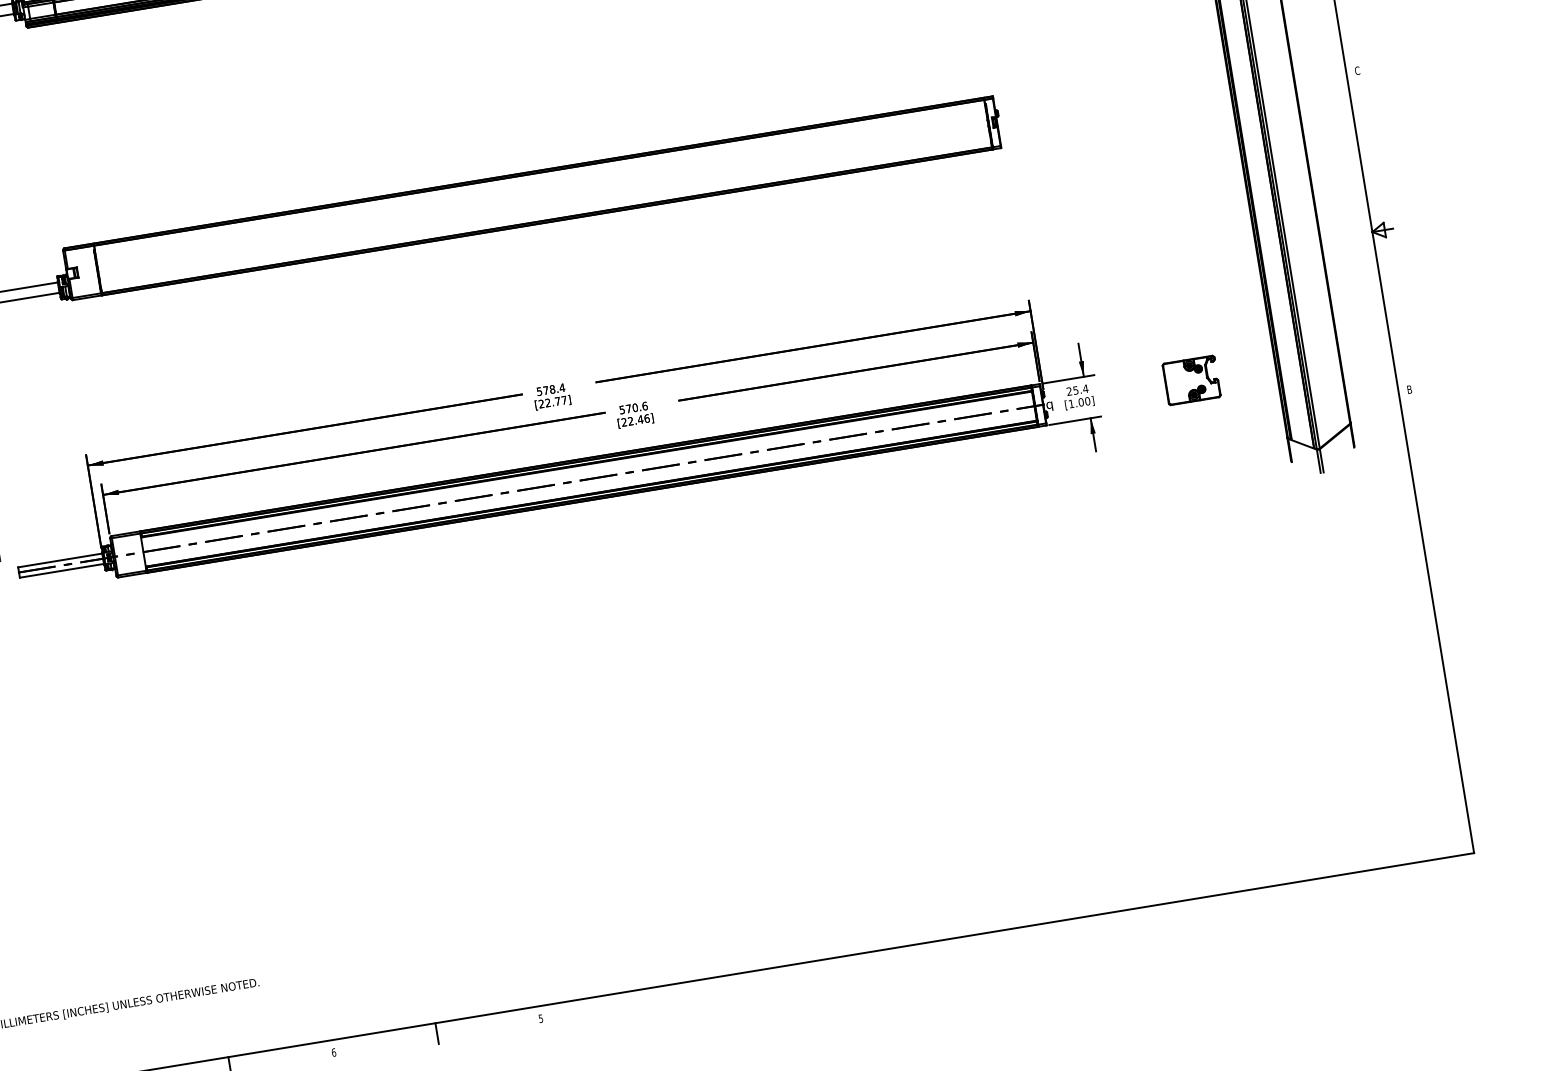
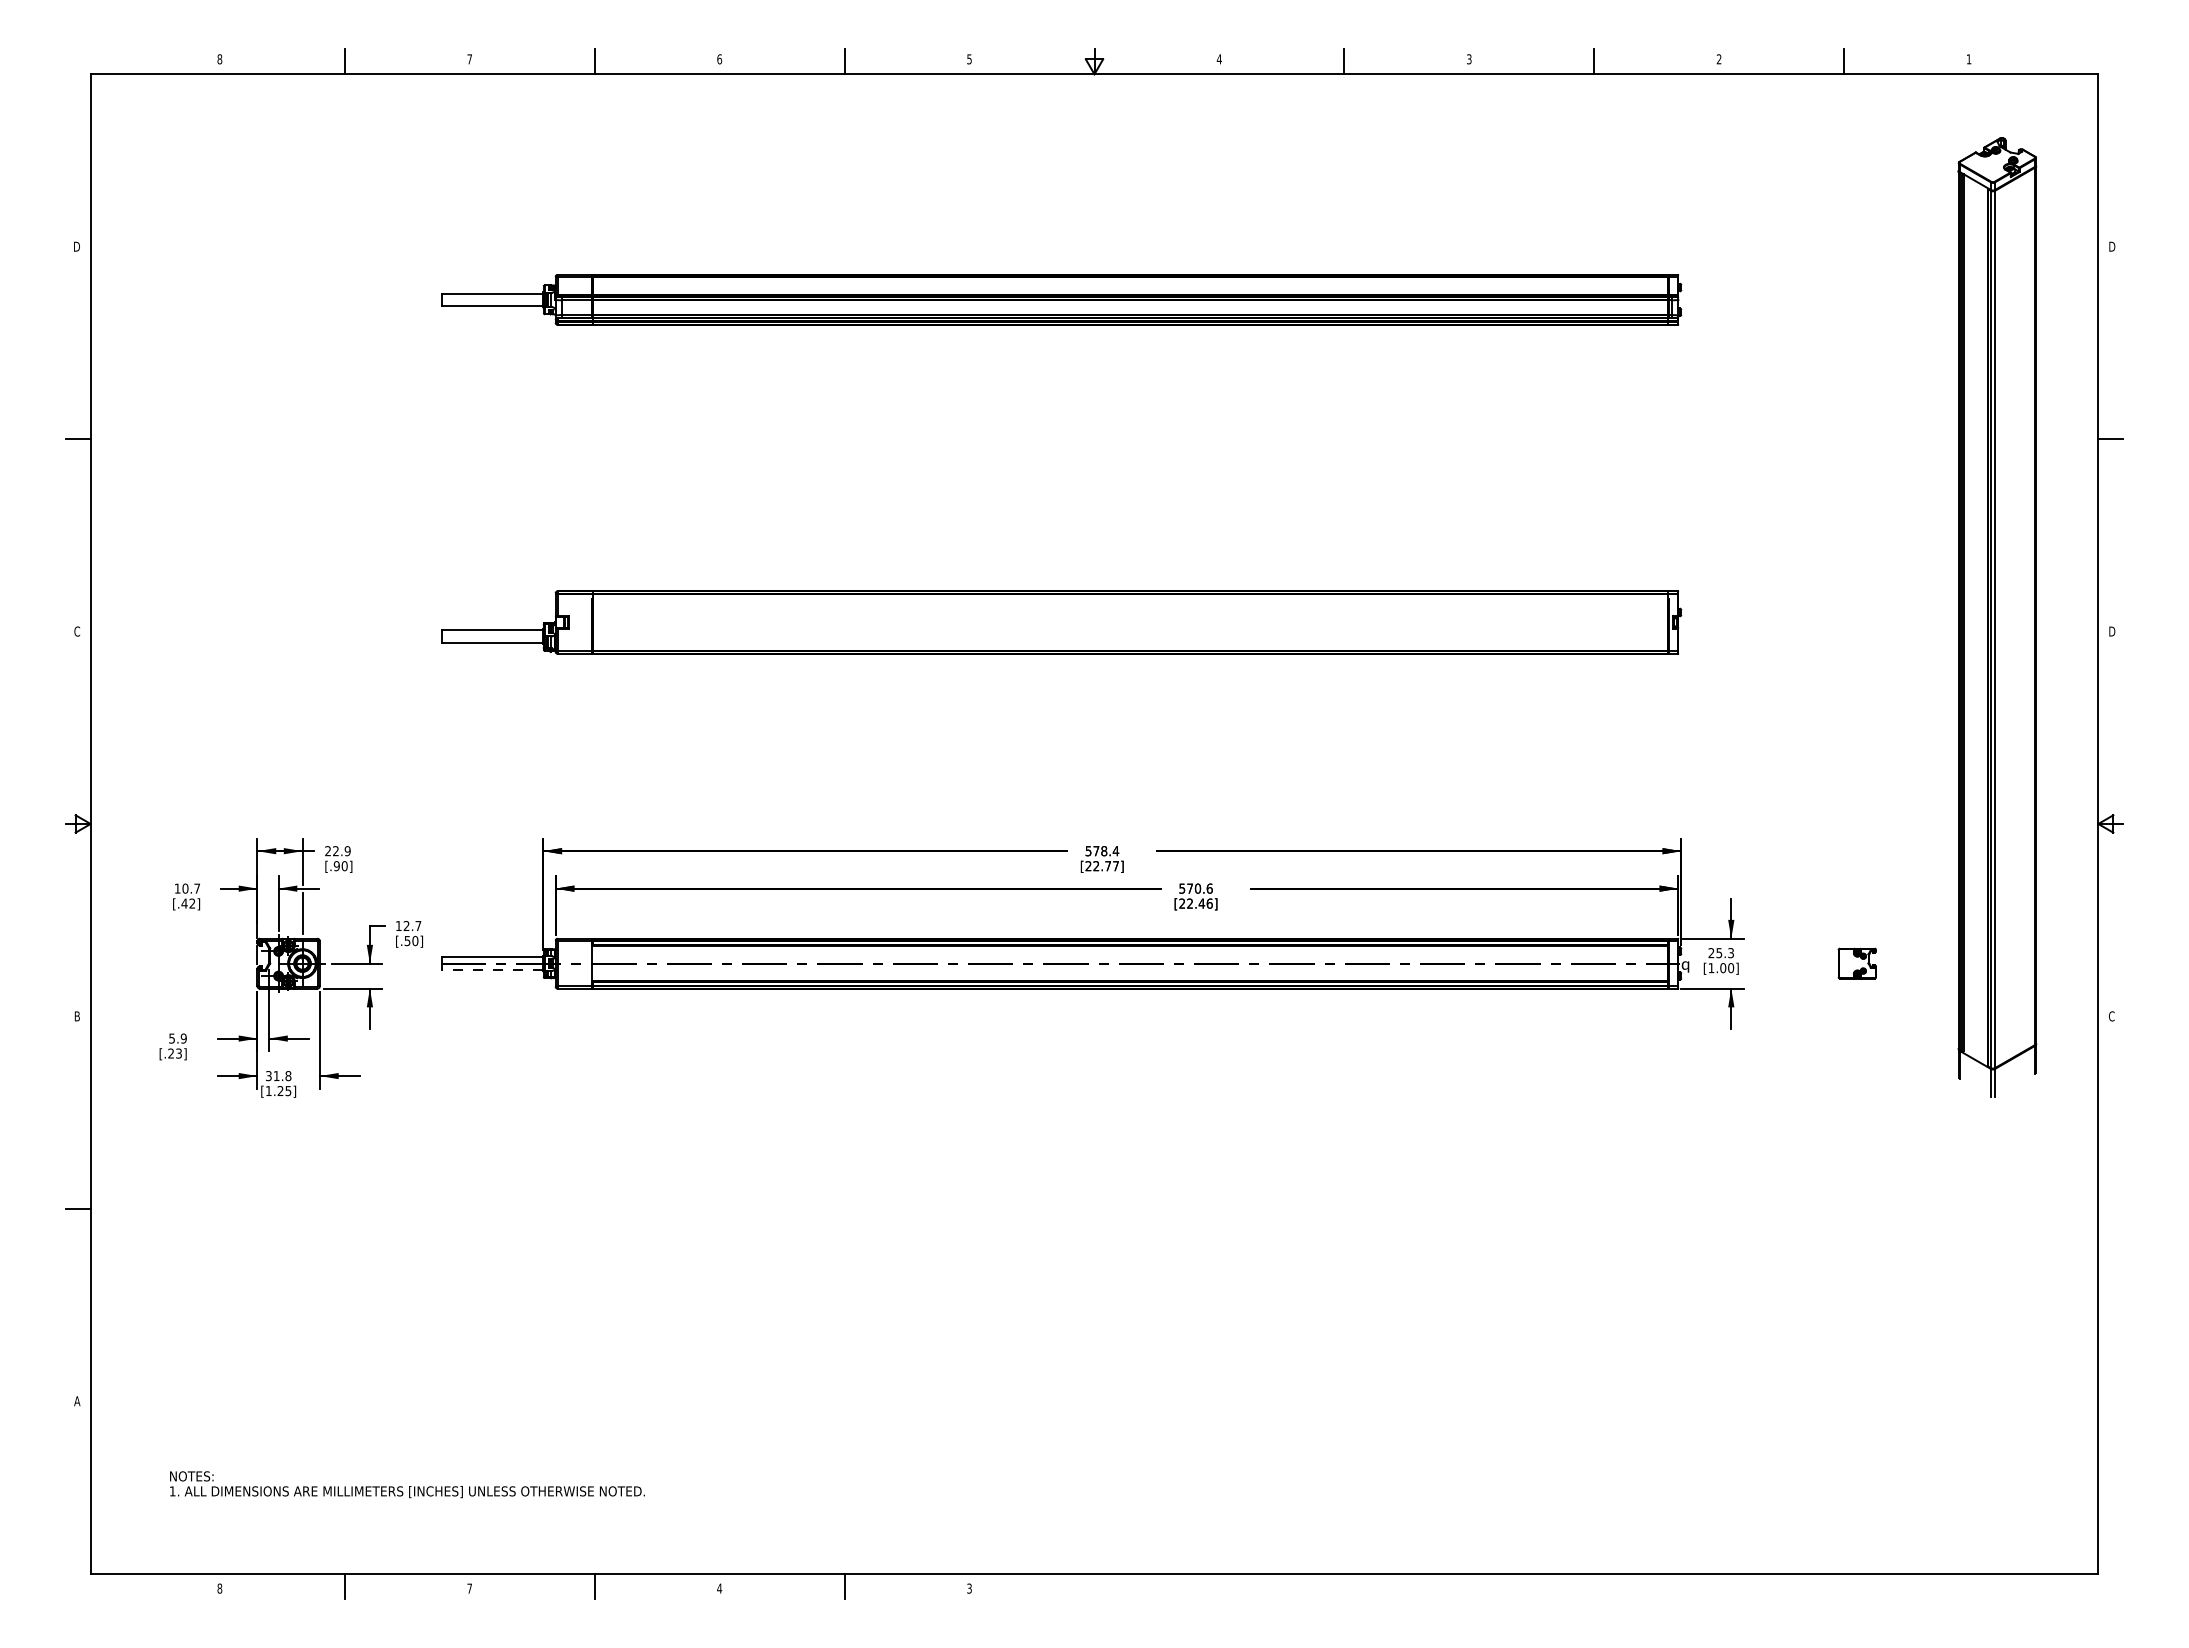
text: (1358, 70) -> (2112, 631), C -> D
part: (1191, 380) -> (1857, 963), size x0.6
text: (1085, 389) -> (1730, 953), 25.4 -> 25.3
text: (1409, 389) -> (2111, 1016), B -> C
line: (61, 570) -> (492, 969), solid -> dashed
text: (540, 1017) -> (969, 1587), 5 -> 3
text: (333, 1052) -> (719, 1588), 6 -> 4

